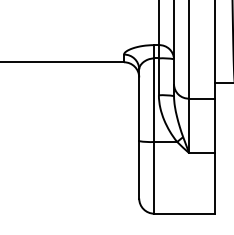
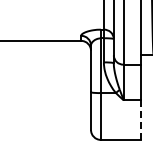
line: (214, 184) -> (140, 120), solid -> dashed

